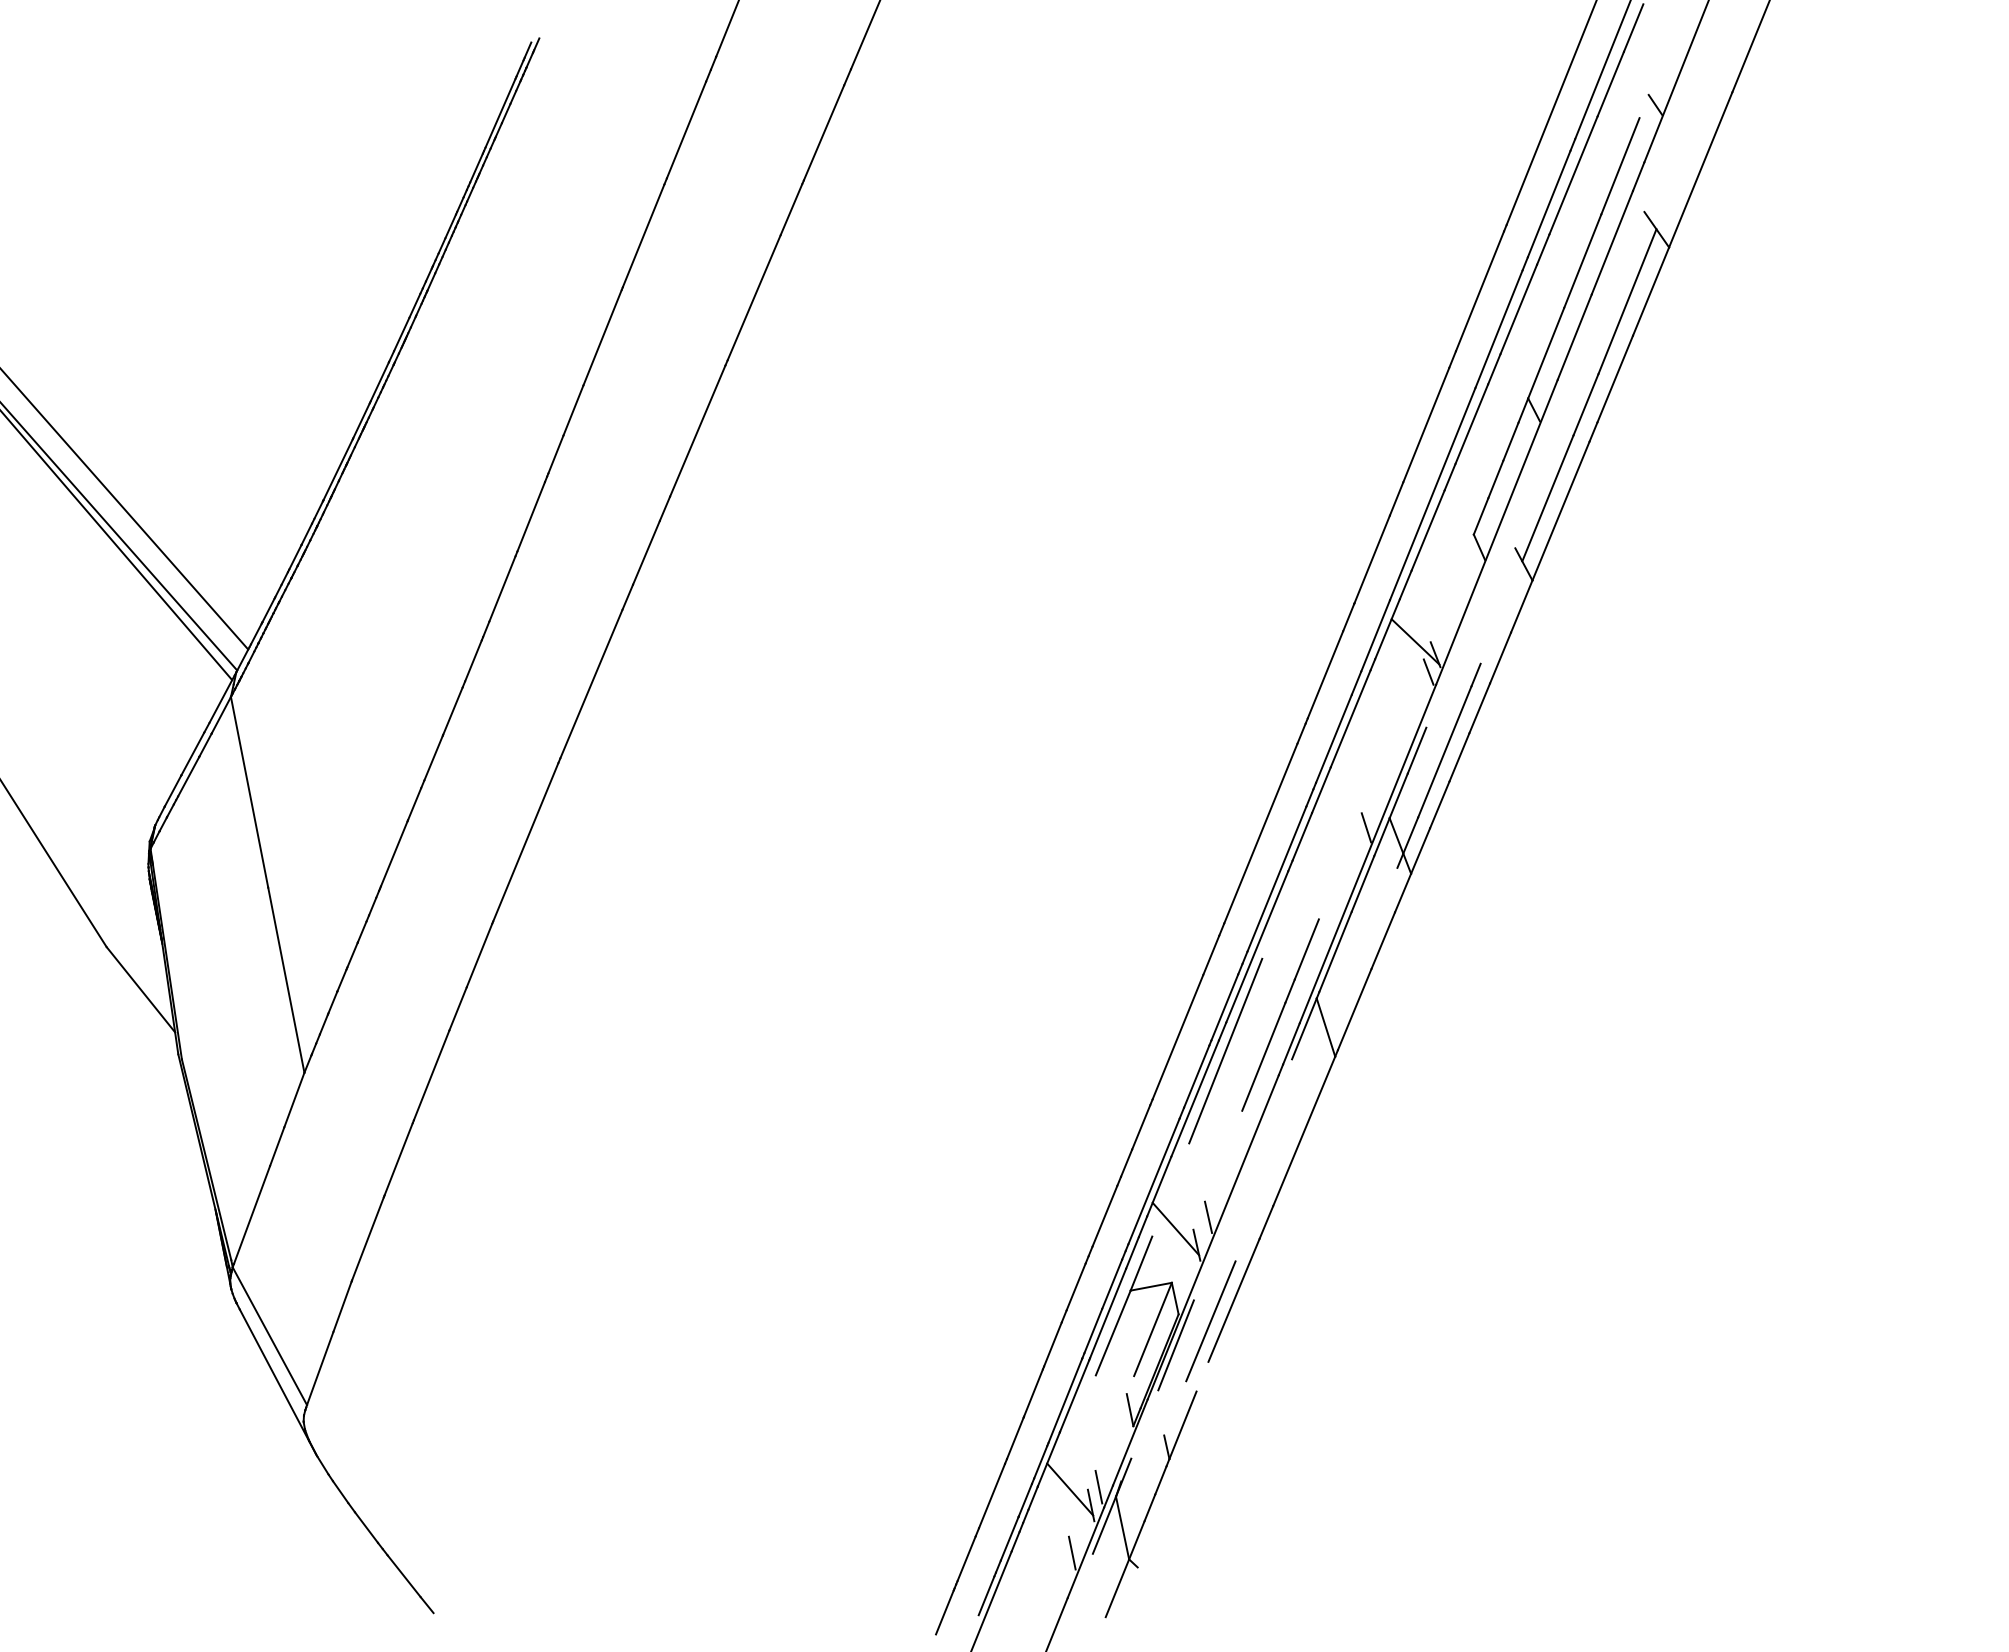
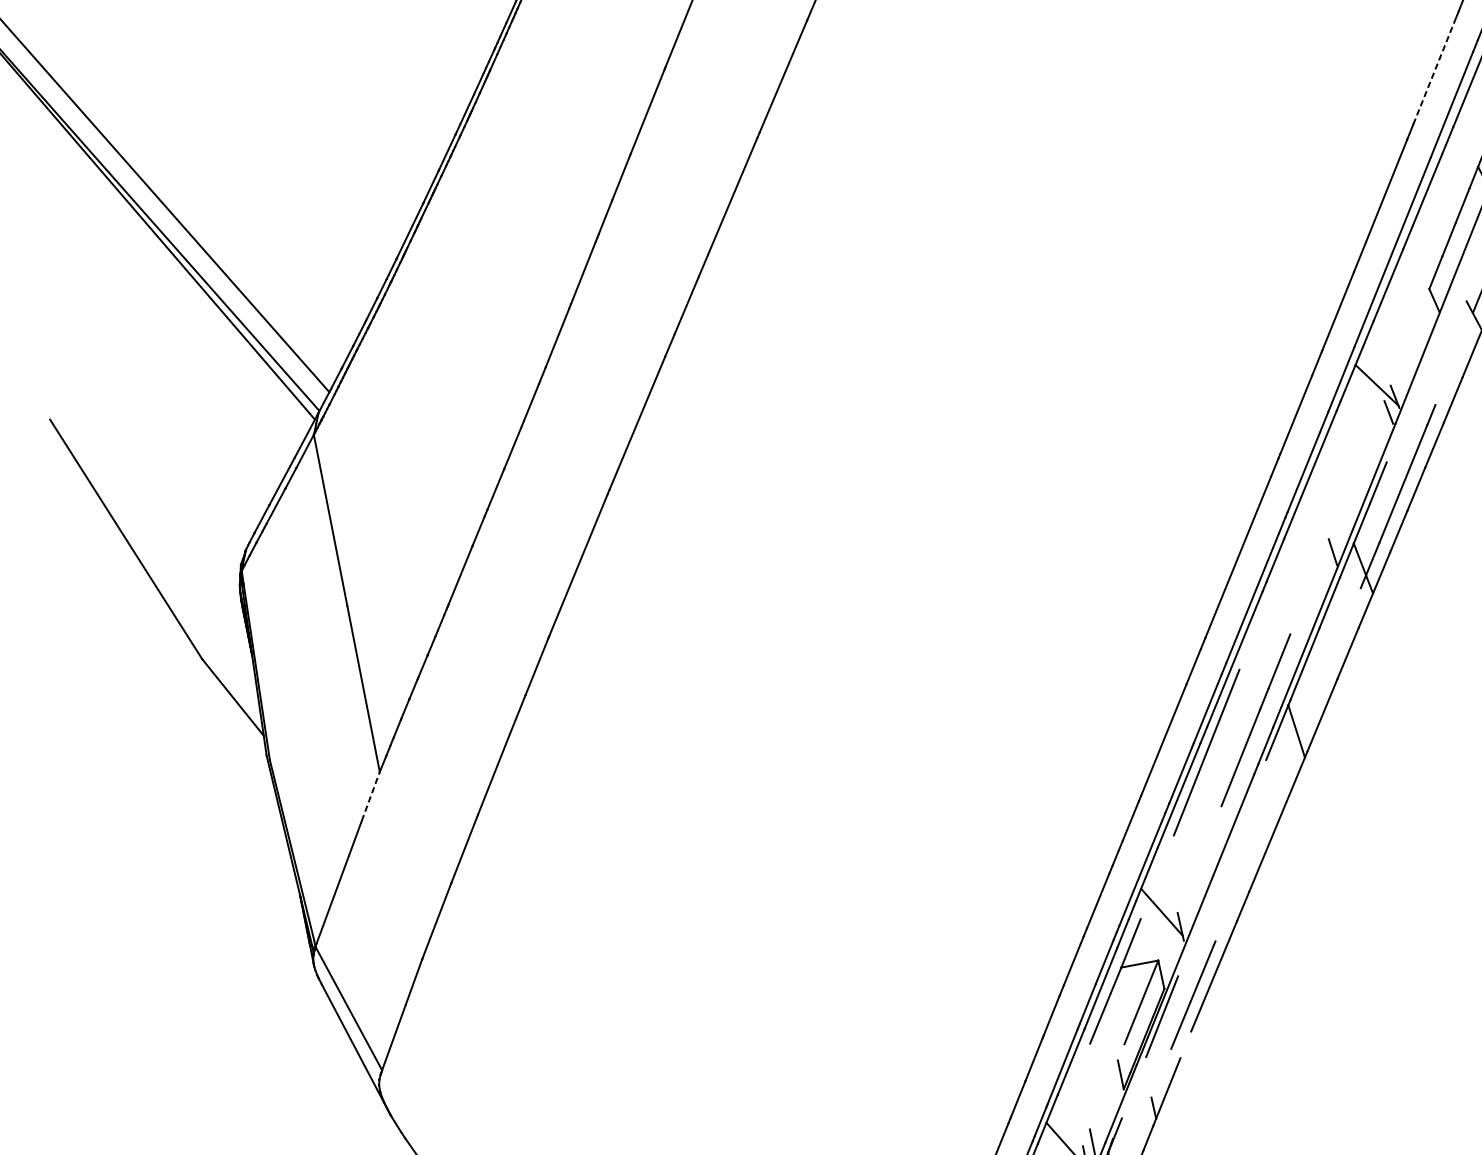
line: (1480, 291) -> (1435, 70), solid -> dashed
line: (294, 1099) -> (370, 796), solid -> dashed
line: (1208, 1216) -> (1191, 901), removed

